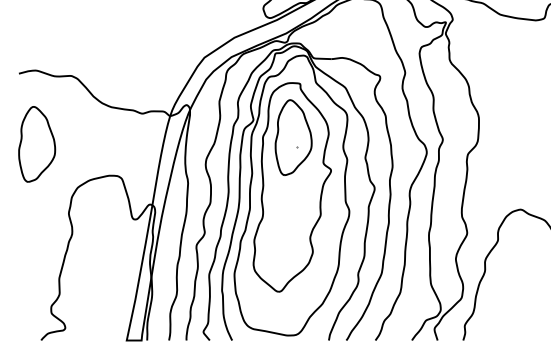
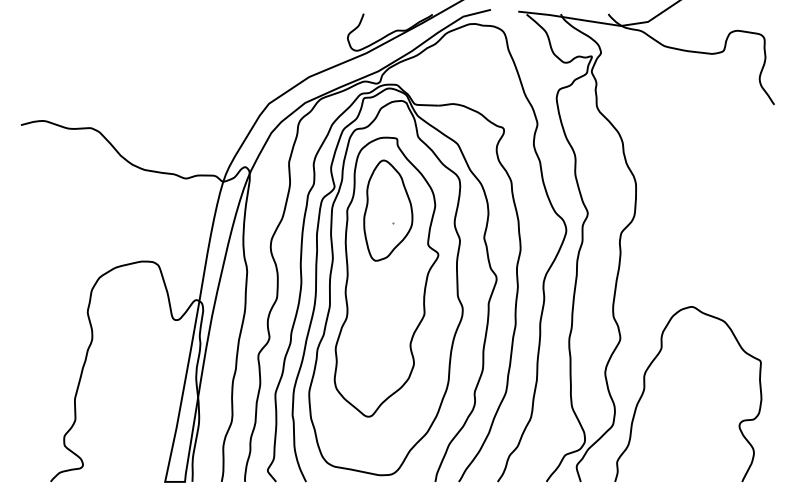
part: (37, 144) -> (45, 219), removed

